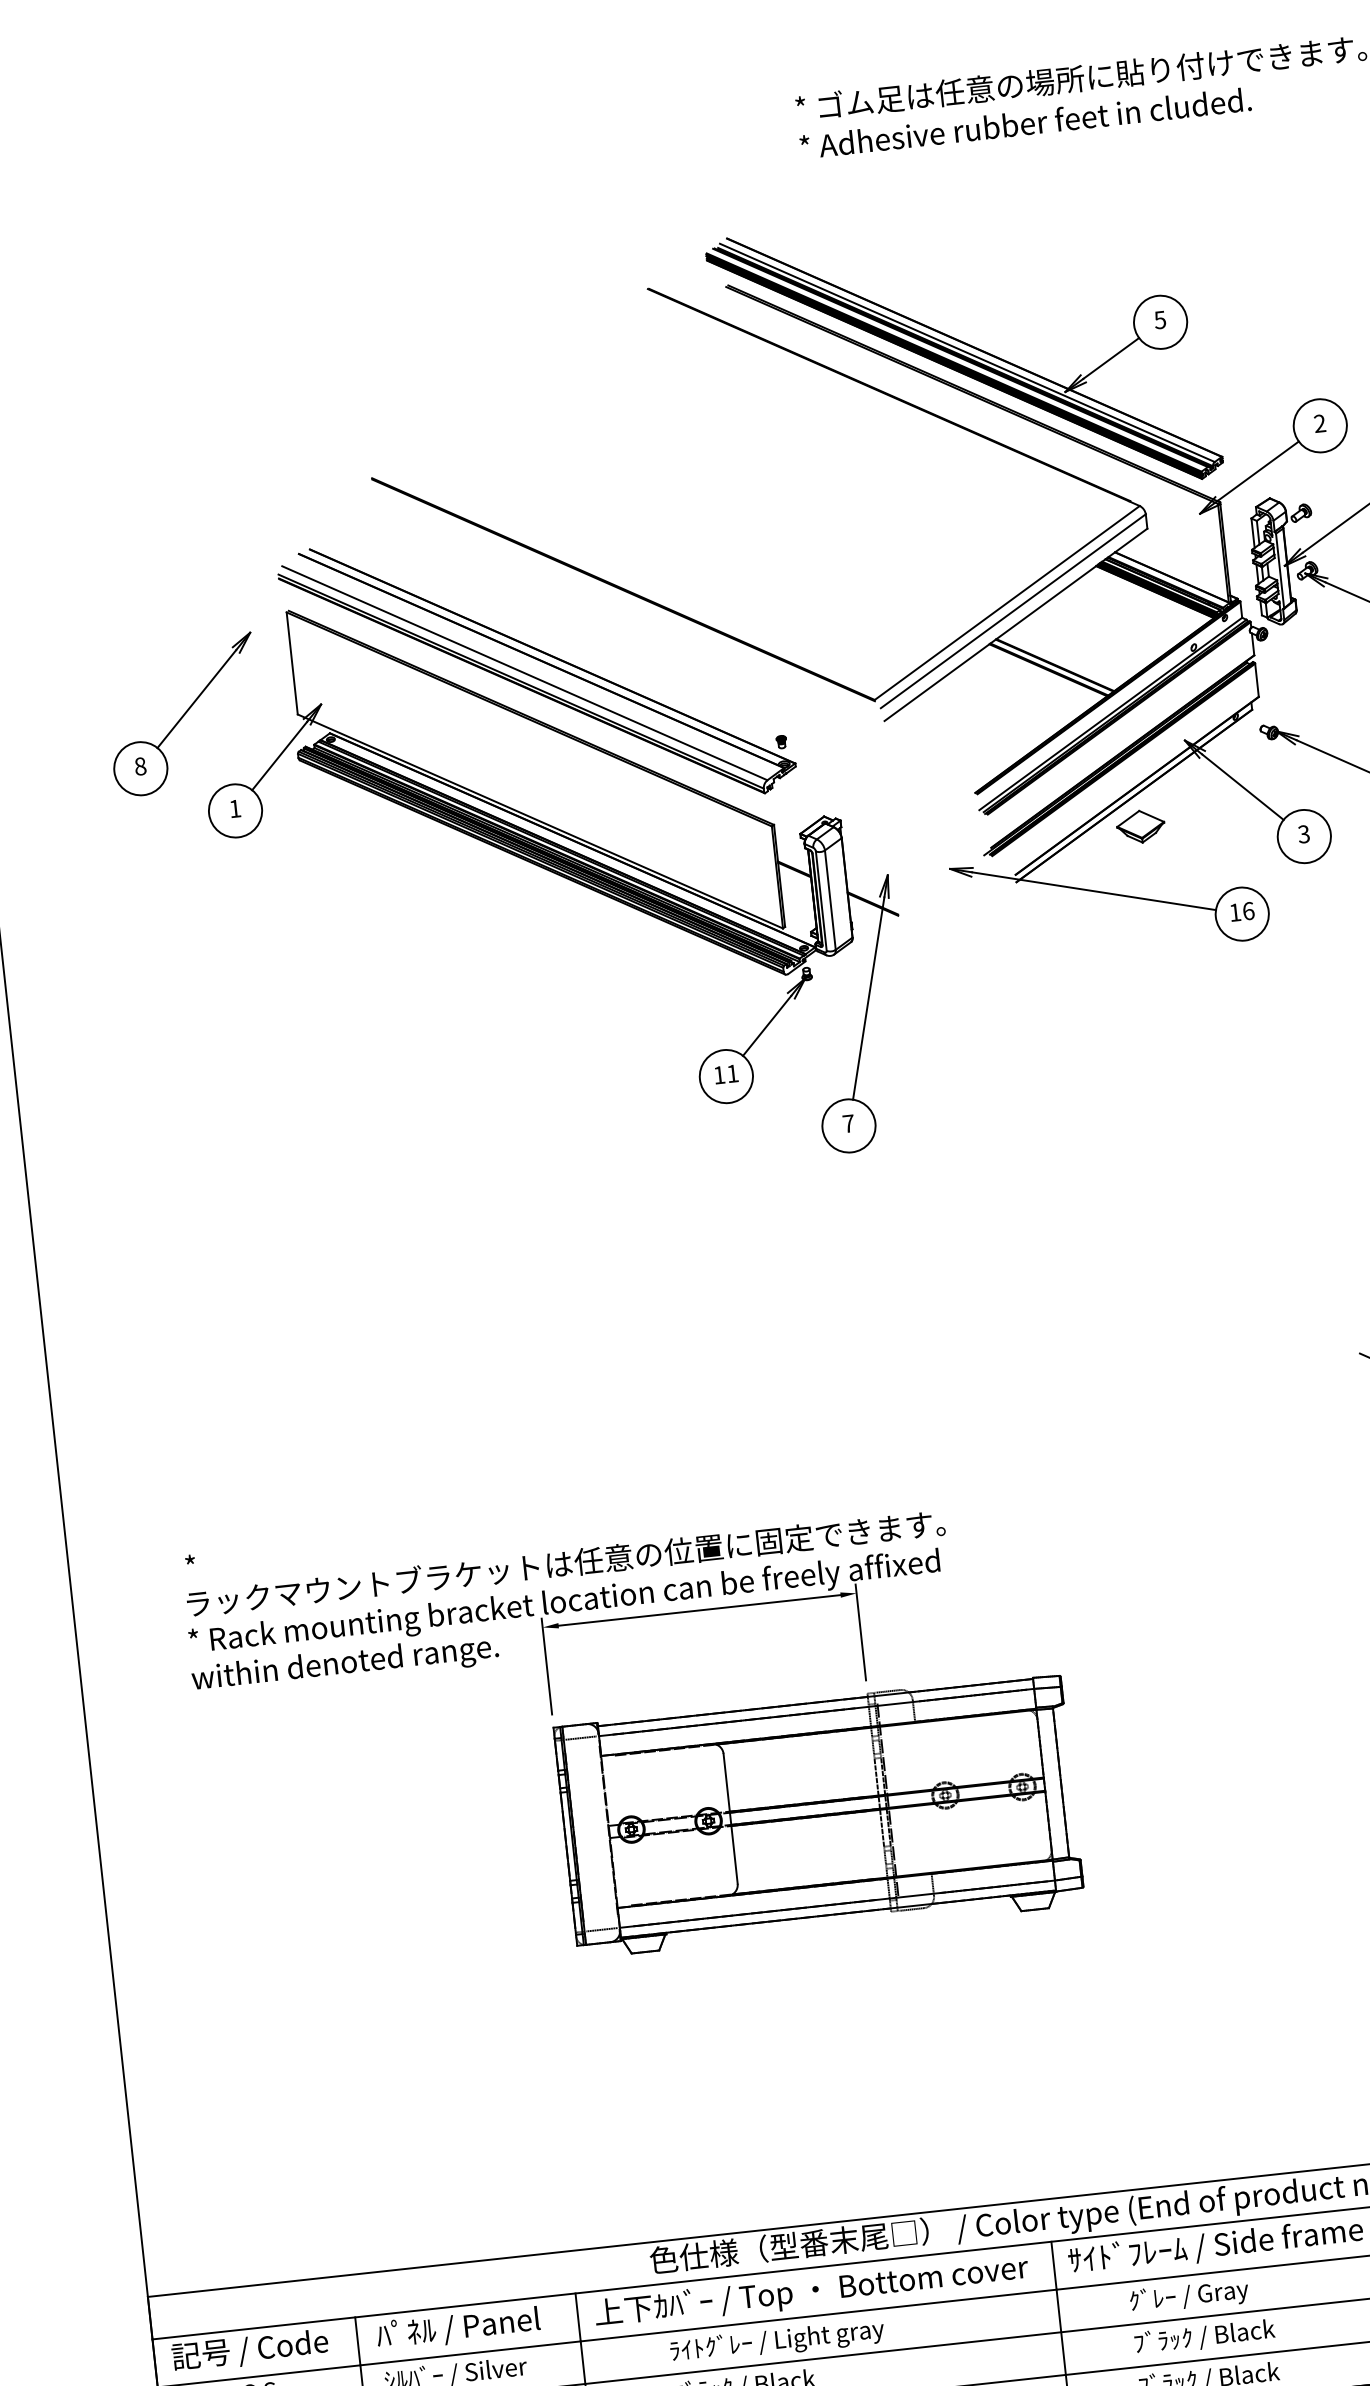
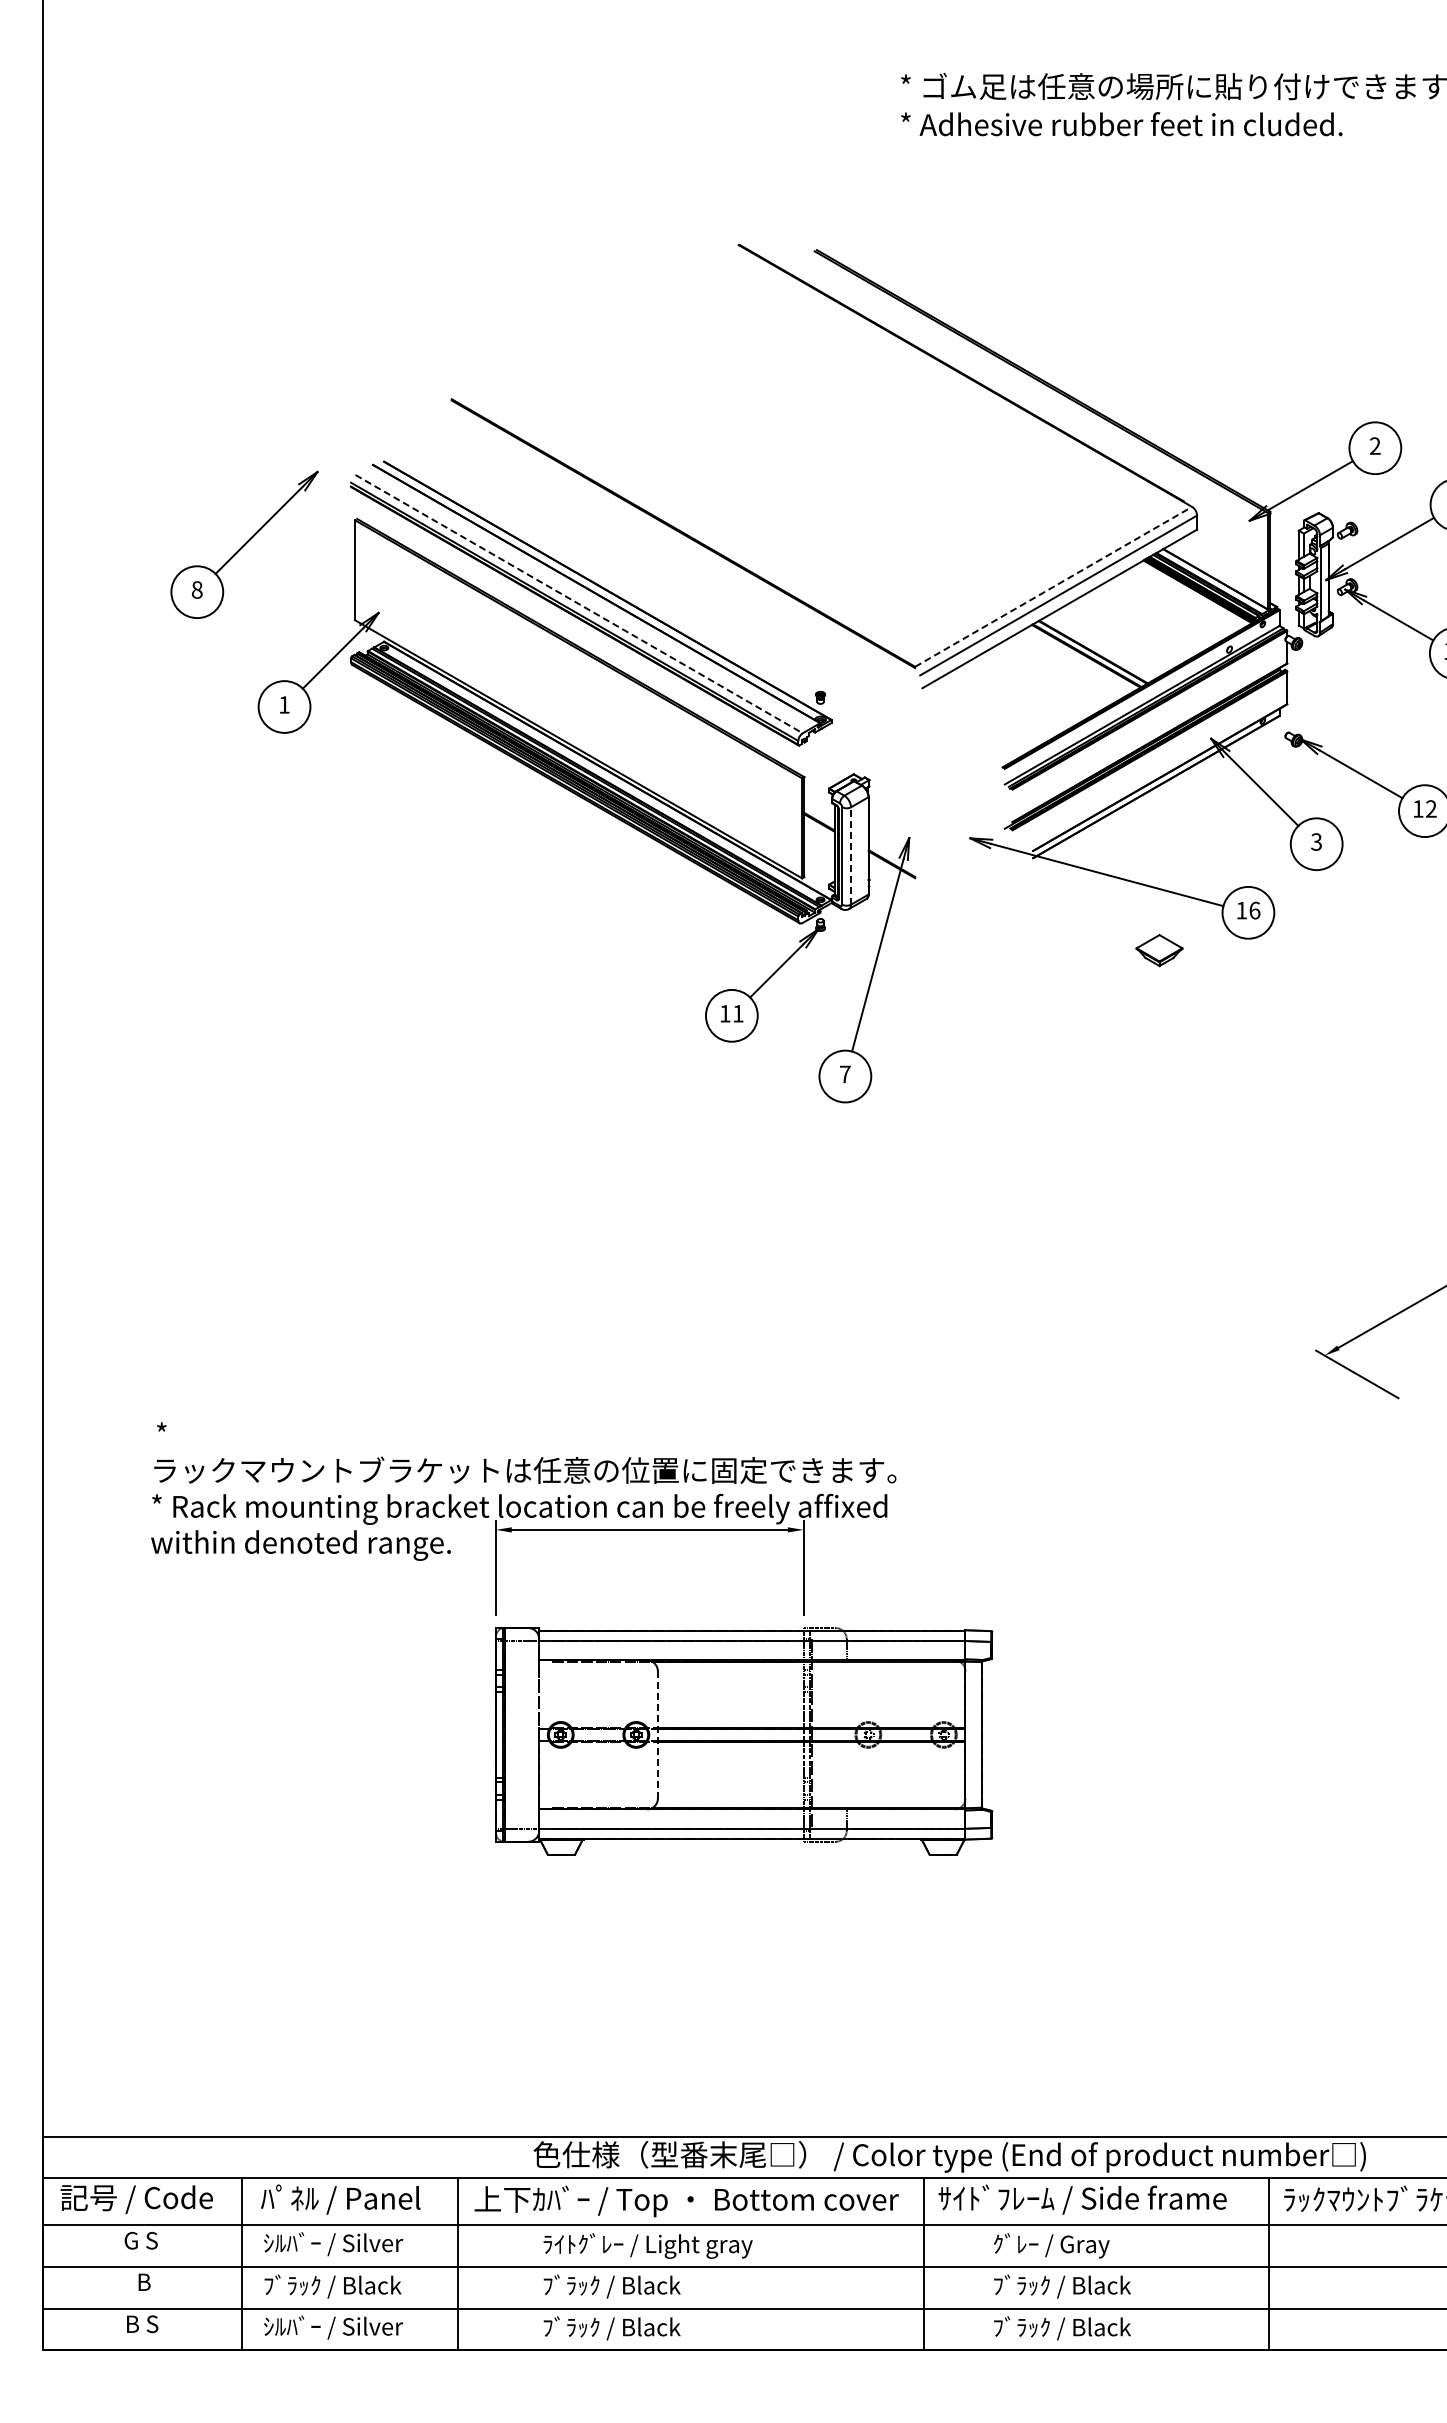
part: (964, 358) -> (1037, 345), removed
line: (1007, 602) -> (1053, 586), solid -> dashed
line: (525, 673) -> (579, 604), solid -> dashed
part: (183, 714) -> (244, 544), moved
part: (1140, 826) -> (1159, 950), moved
line: (830, 899) -> (851, 855), solid -> dashed
line: (730, 1818) -> (657, 1734), solid -> dashed

